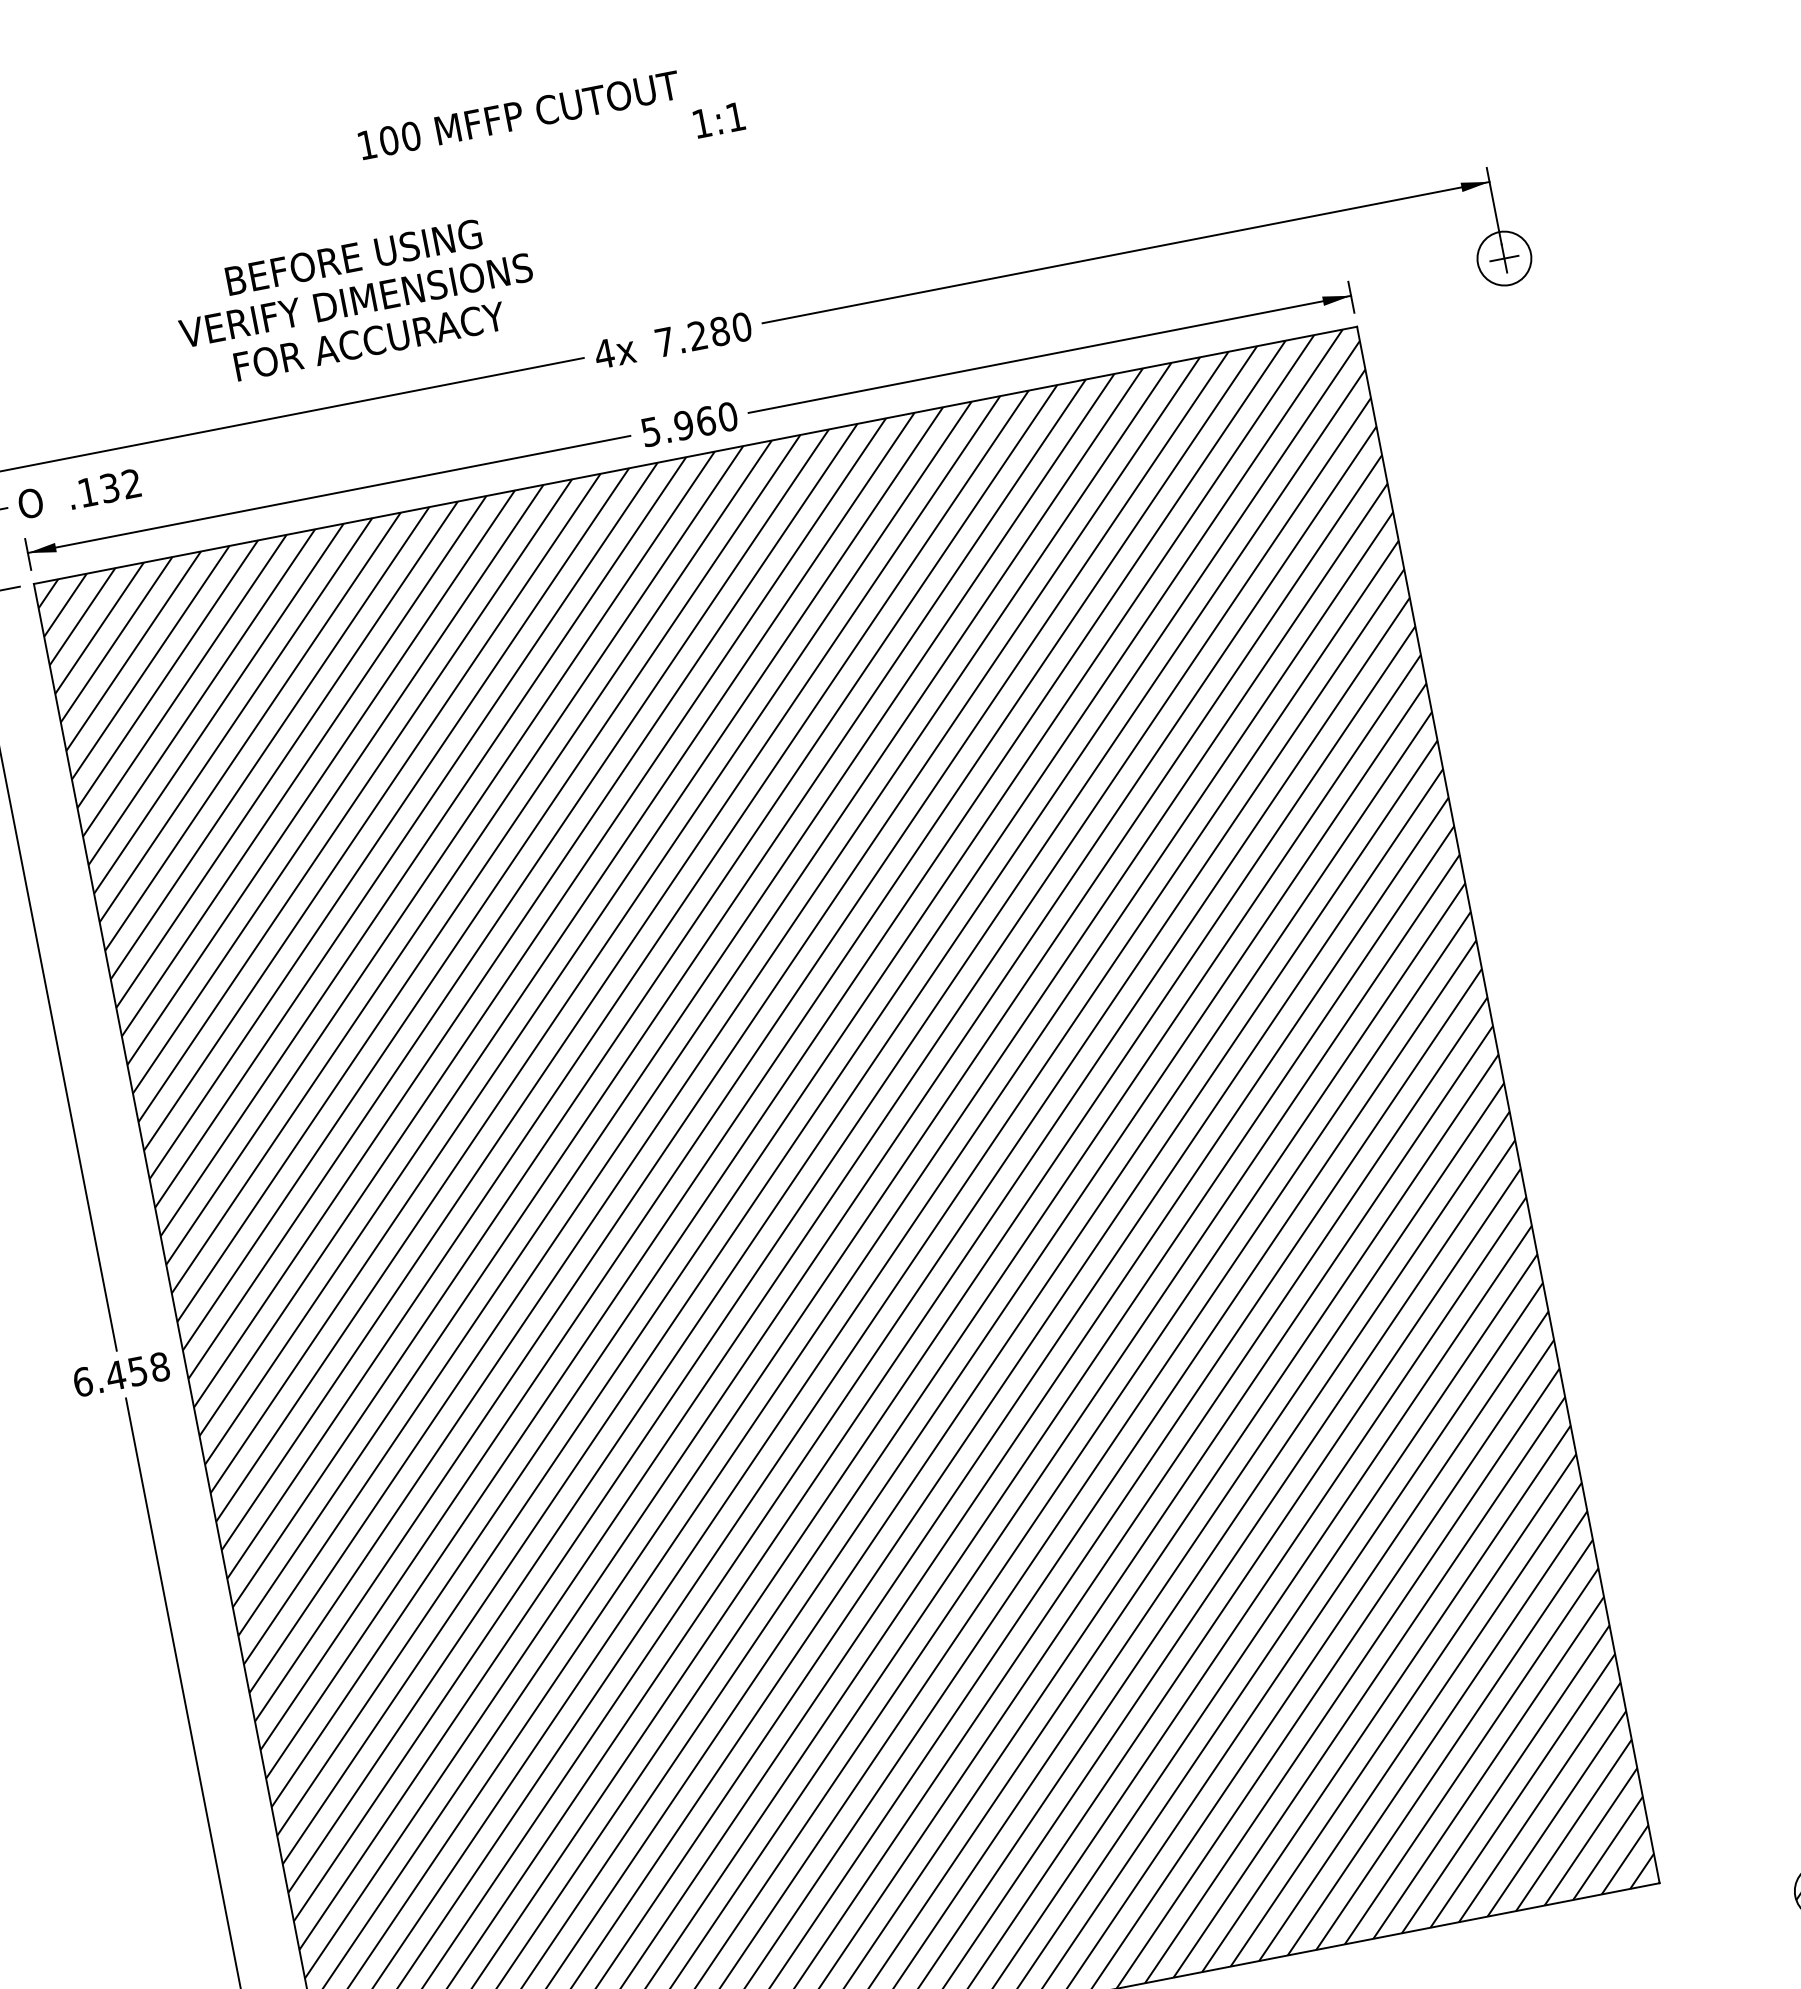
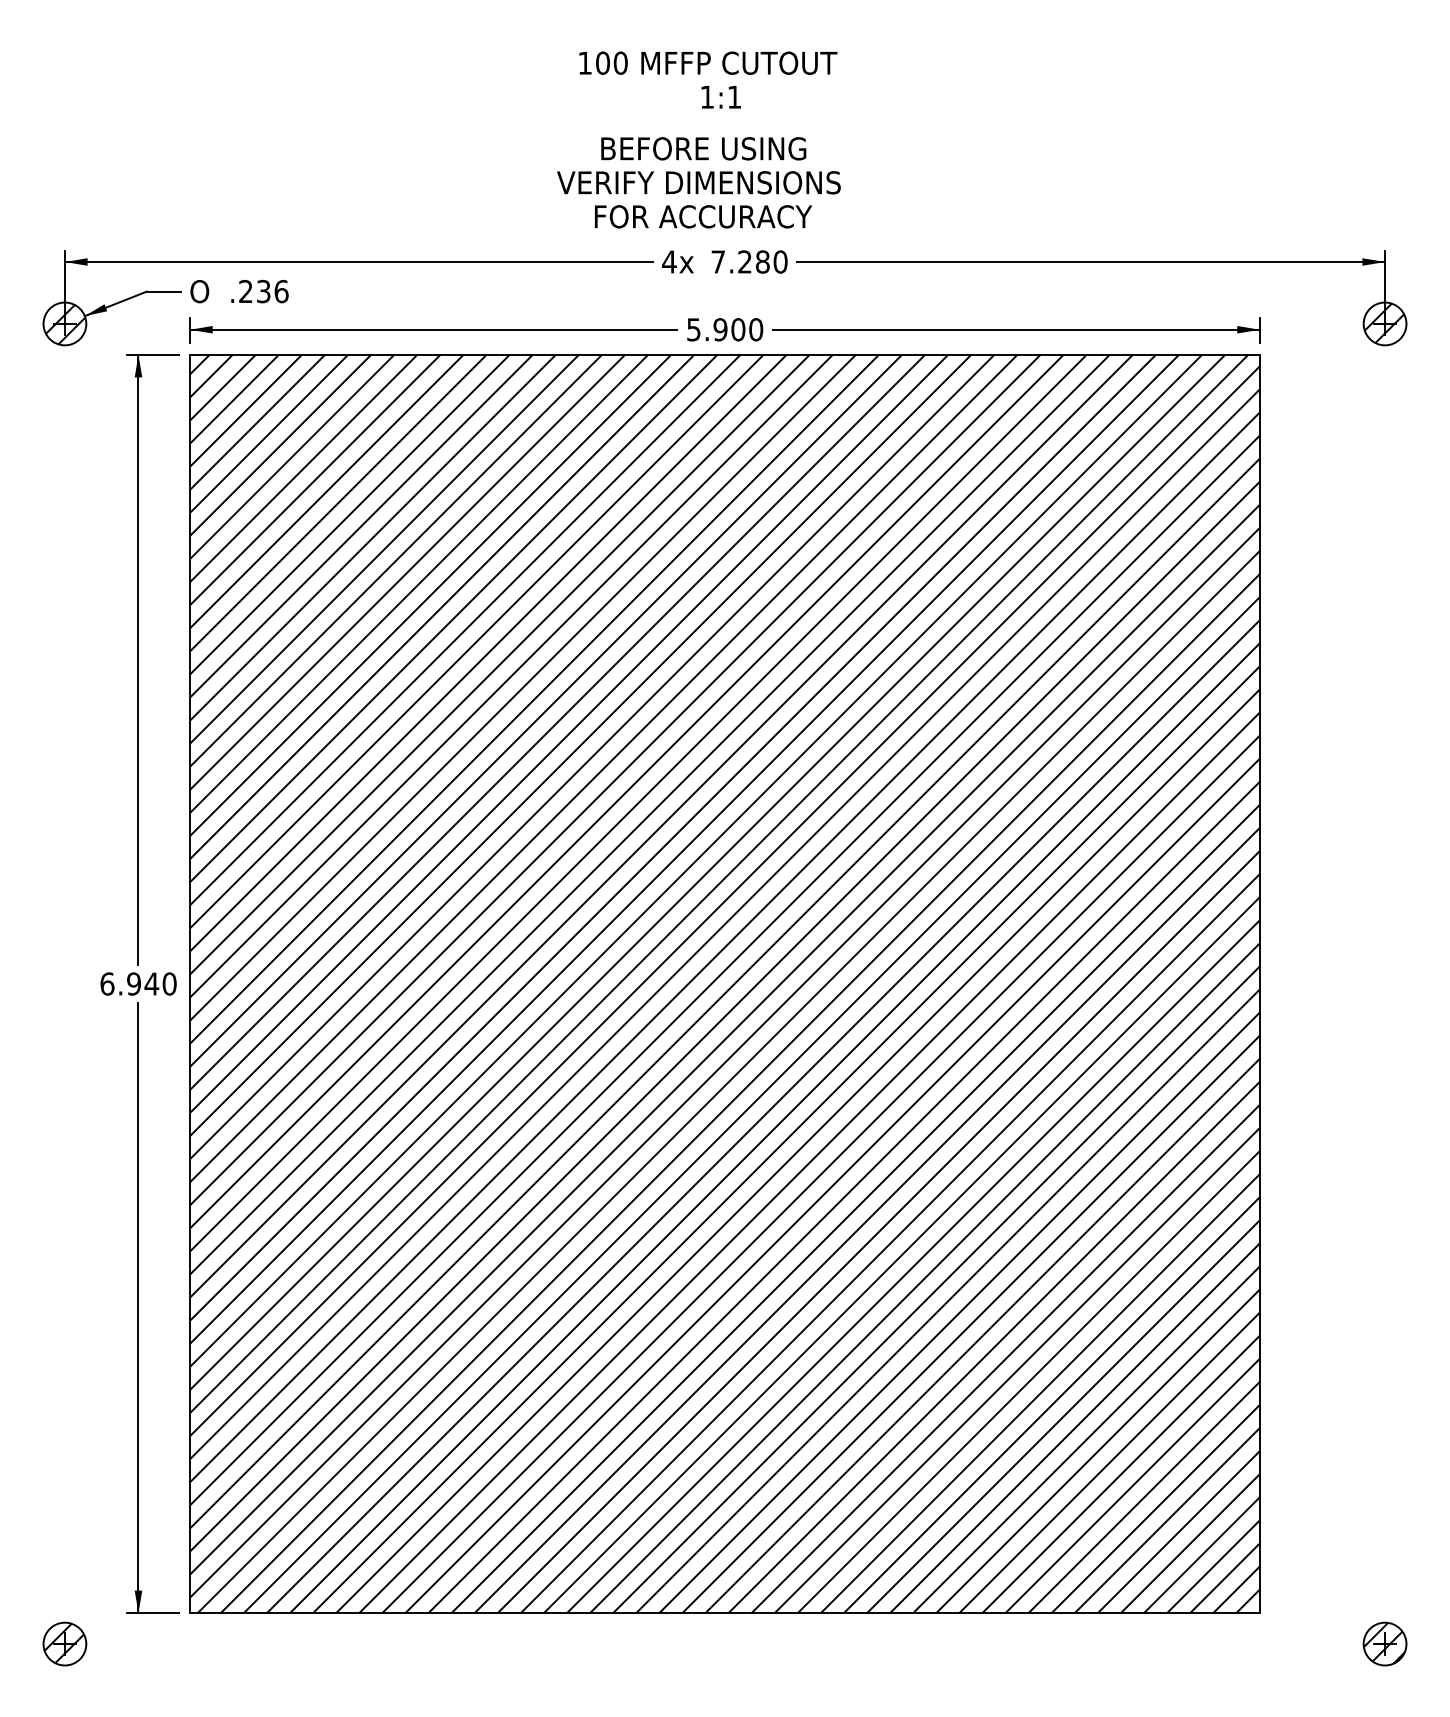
text: (519, 114) -> (708, 62), moved
text: (718, 120) -> (720, 97), moved
hatch: (1503, 258) -> (1384, 323), added
text: (355, 300) -> (698, 182), moved
text: (706, 420) -> (738, 329), 5.960 -> 5.900
text: (109, 488) -> (263, 291), .132 -> .236
text: (137, 1370) -> (151, 983), 6.458 -> 6.940

